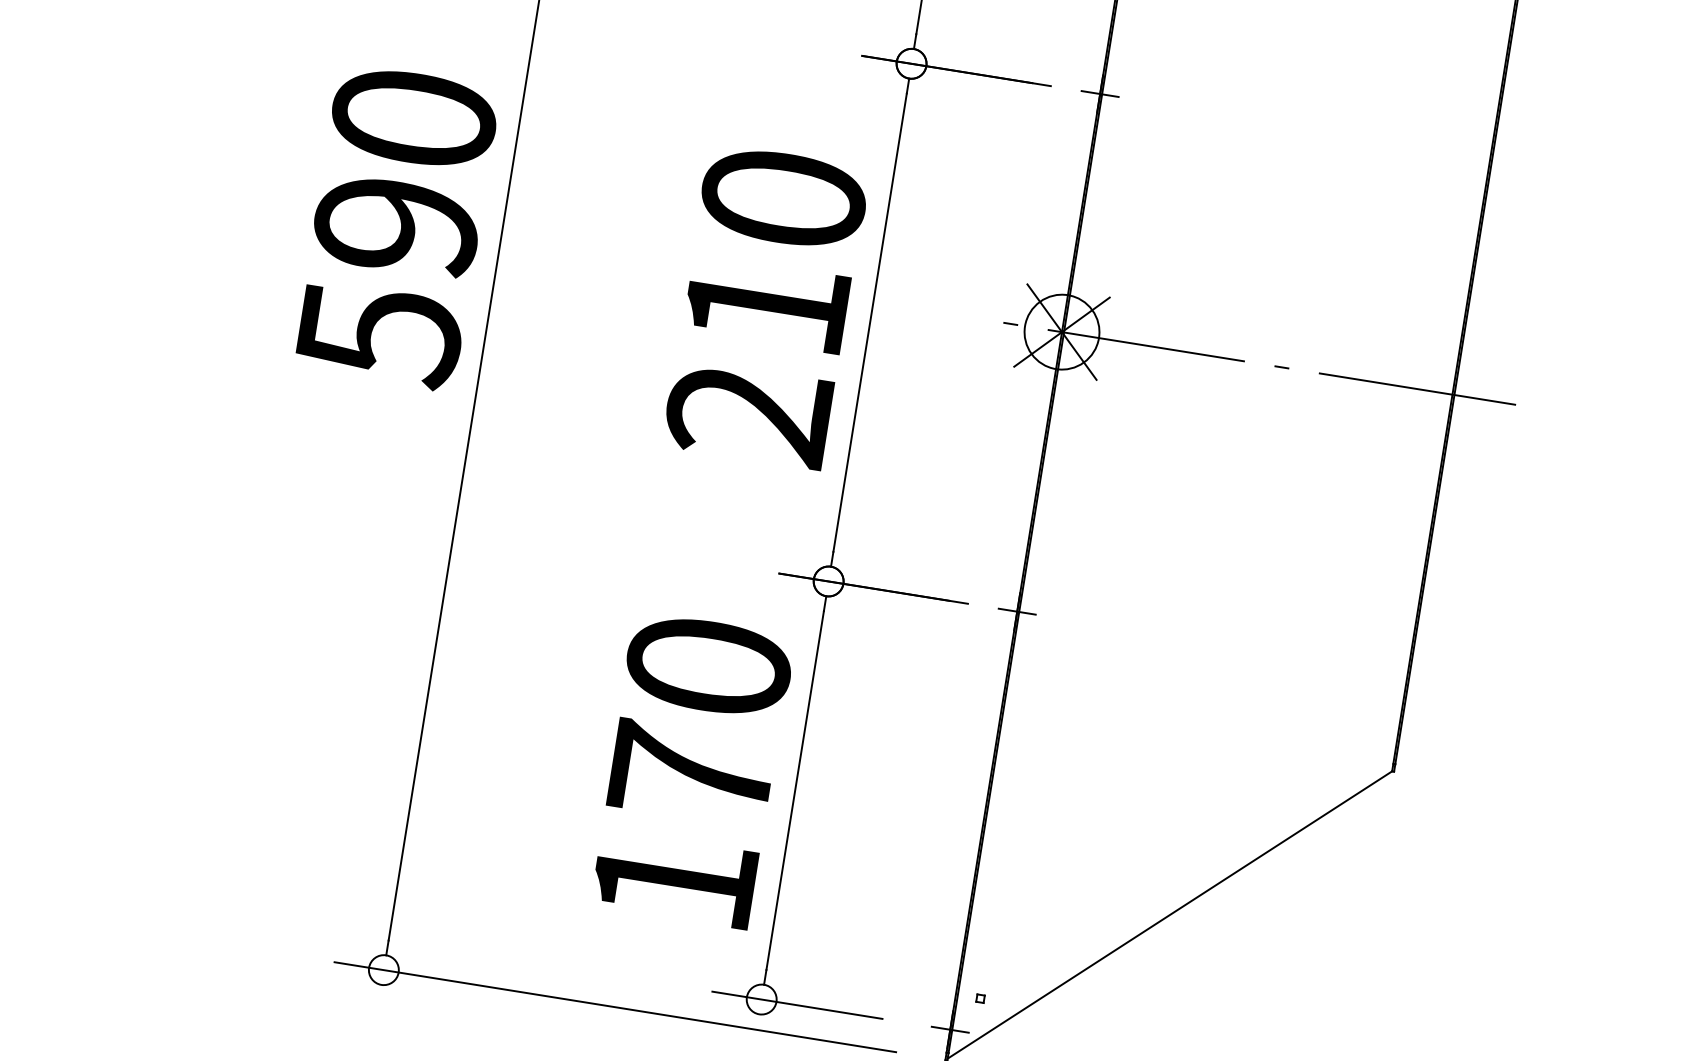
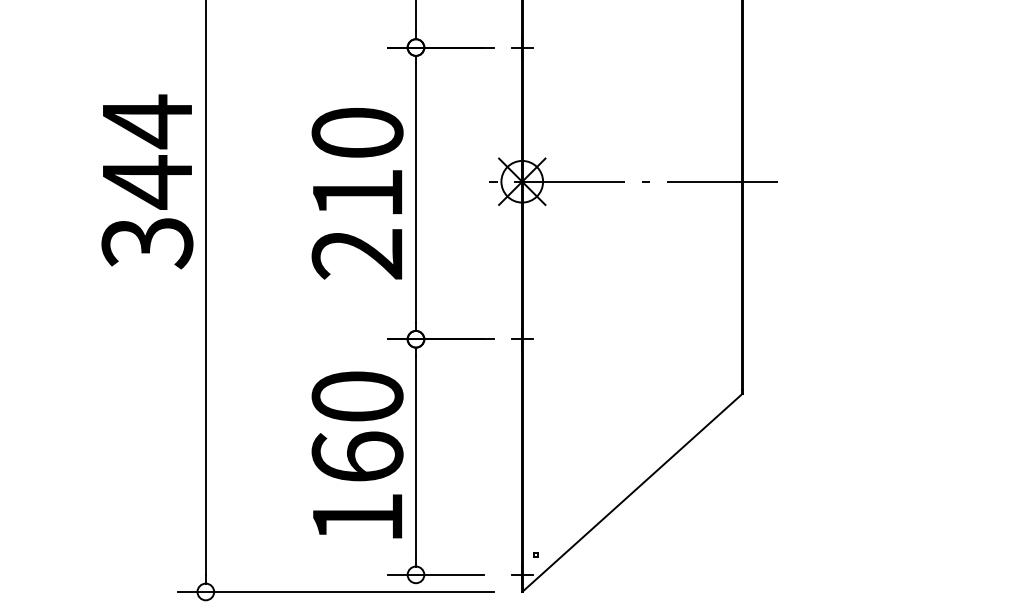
text: (397, 225) -> (147, 181), 590 -> 344
text: (691, 772) -> (357, 456), 170 -> 160

